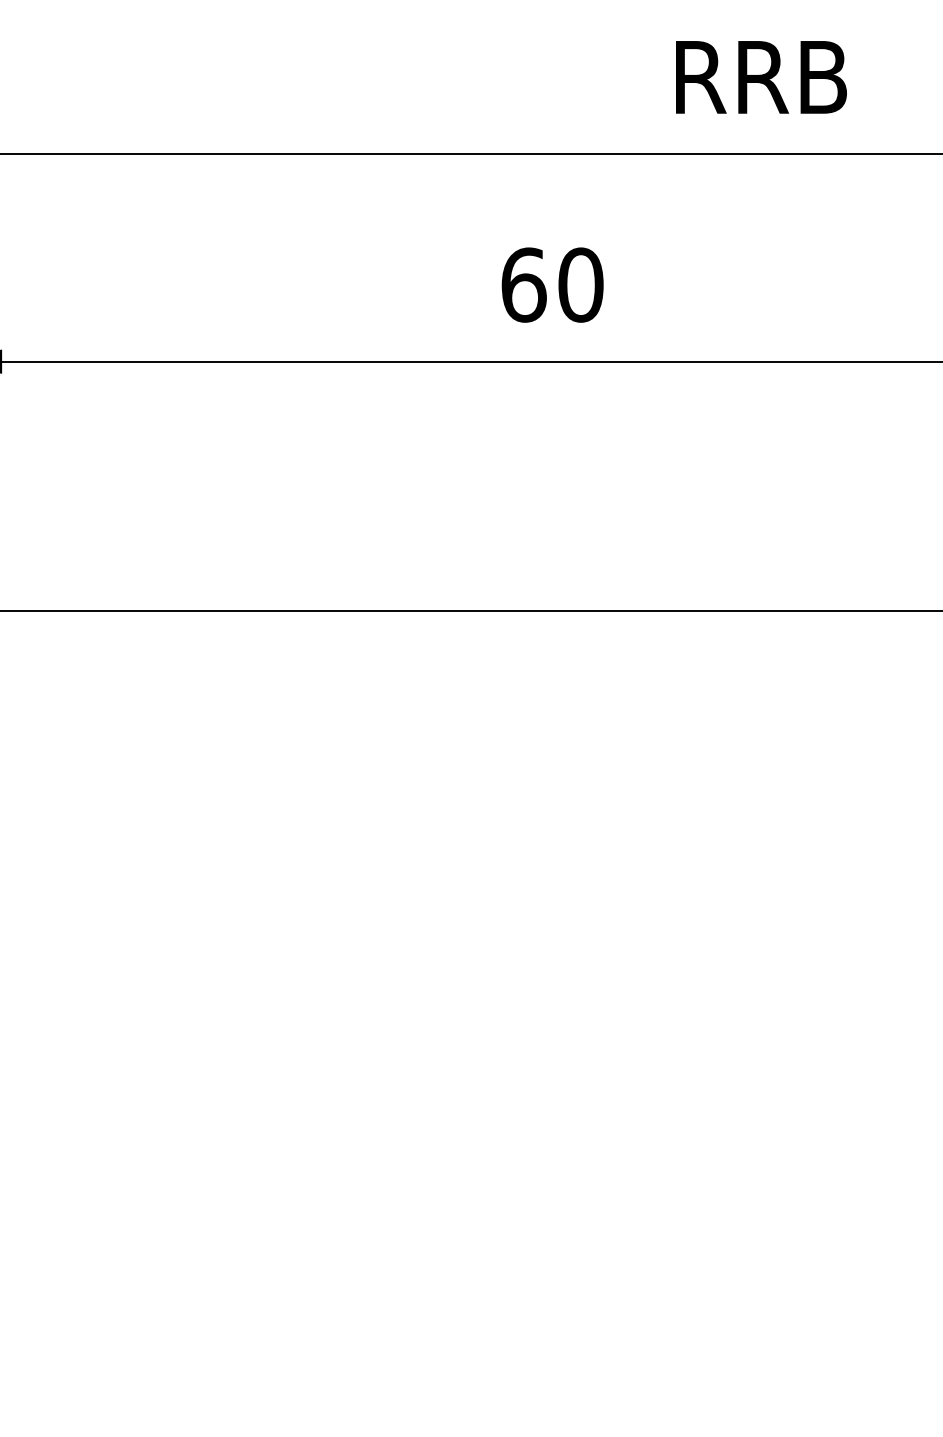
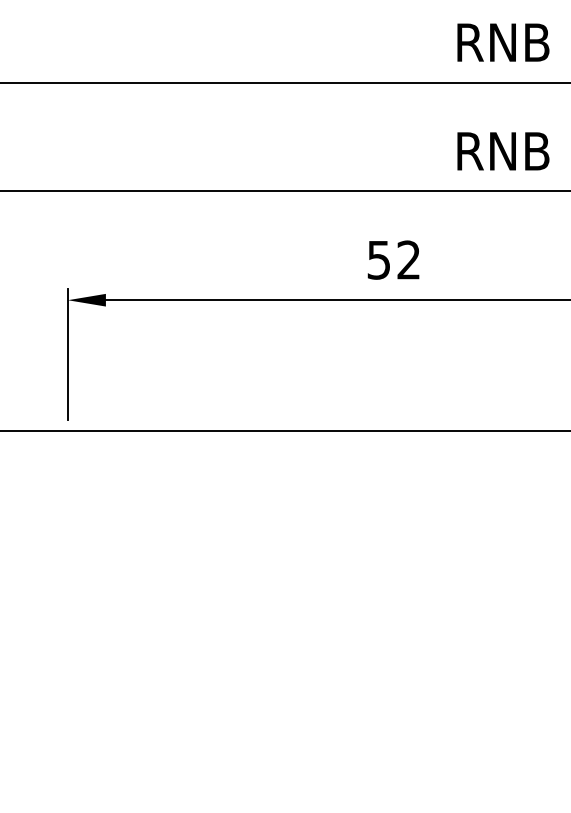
text: (761, 77) -> (503, 151), RRB -> RNB
text: (551, 283) -> (393, 259), 60 -> 52

